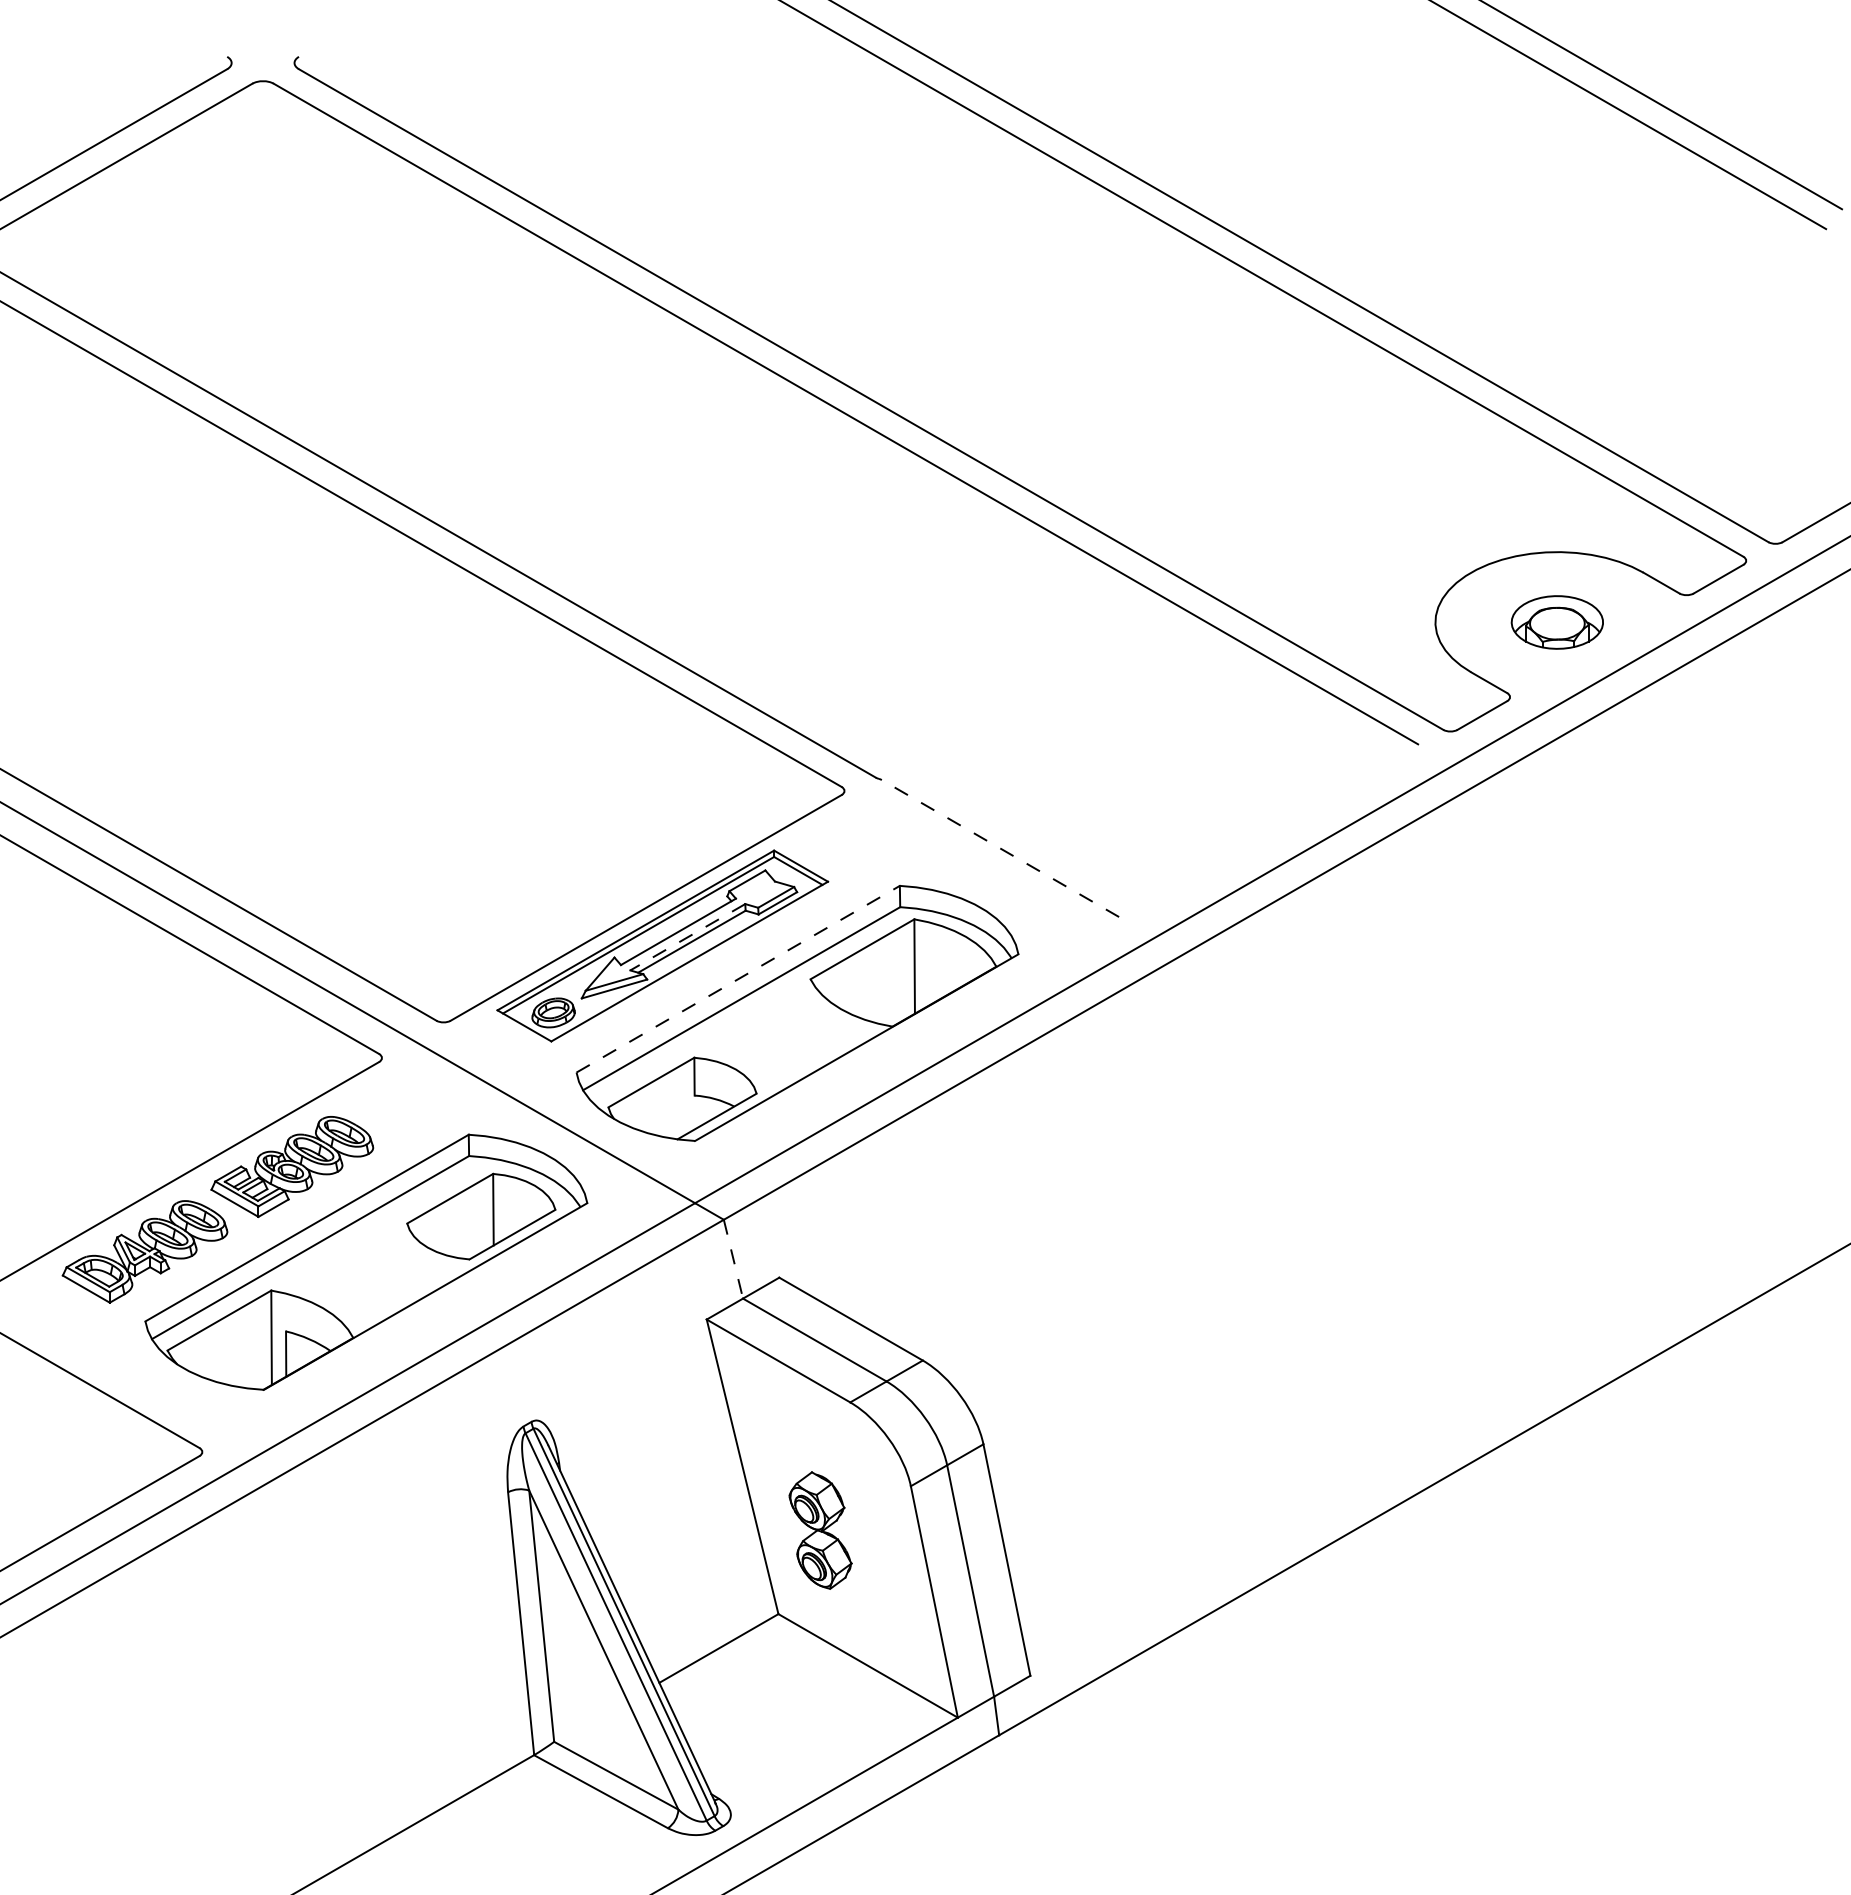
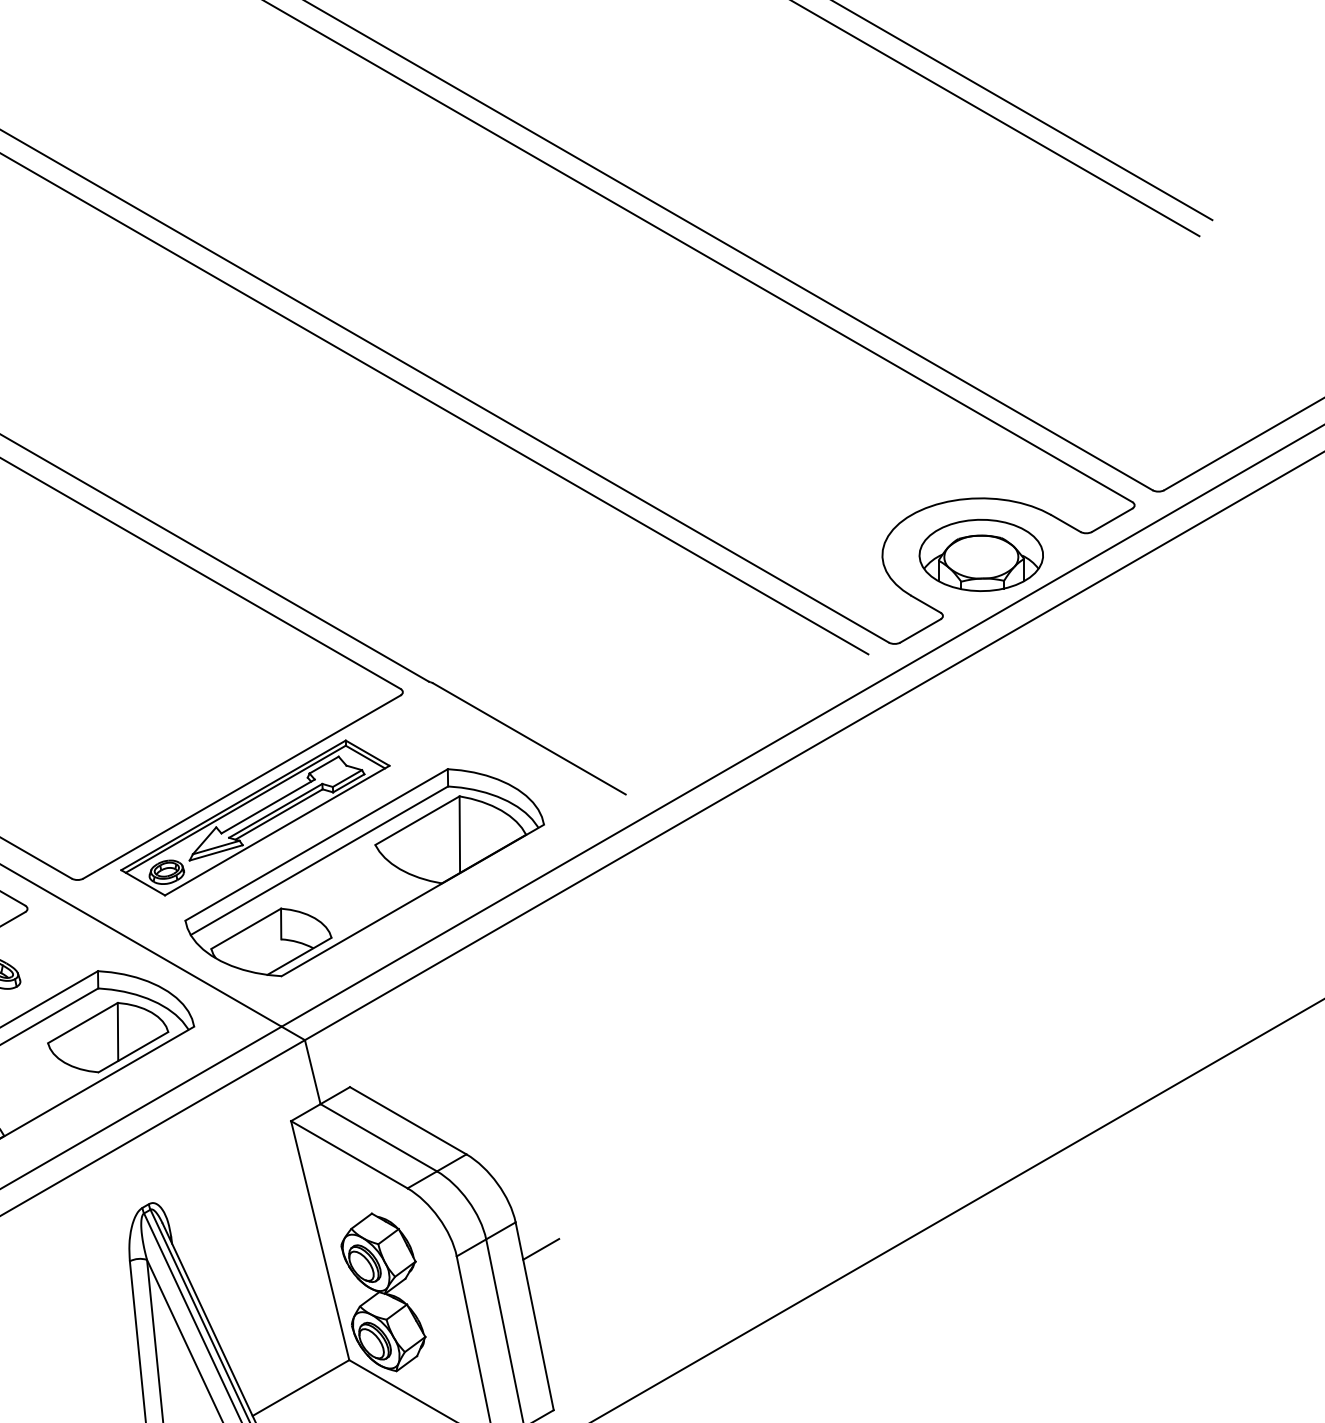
part: (1557, 622) -> (981, 555), size x1.67
line: (1000, 848) -> (529, 738), dashed -> solid
line: (687, 937) -> (275, 811), dashed -> solid
line: (738, 979) -> (316, 845), dashed -> solid
line: (733, 1259) -> (312, 1072), dashed -> solid
line: (1014, 1477) -> (540, 1249), added
part: (820, 1530) -> (383, 1292), size x1.67

